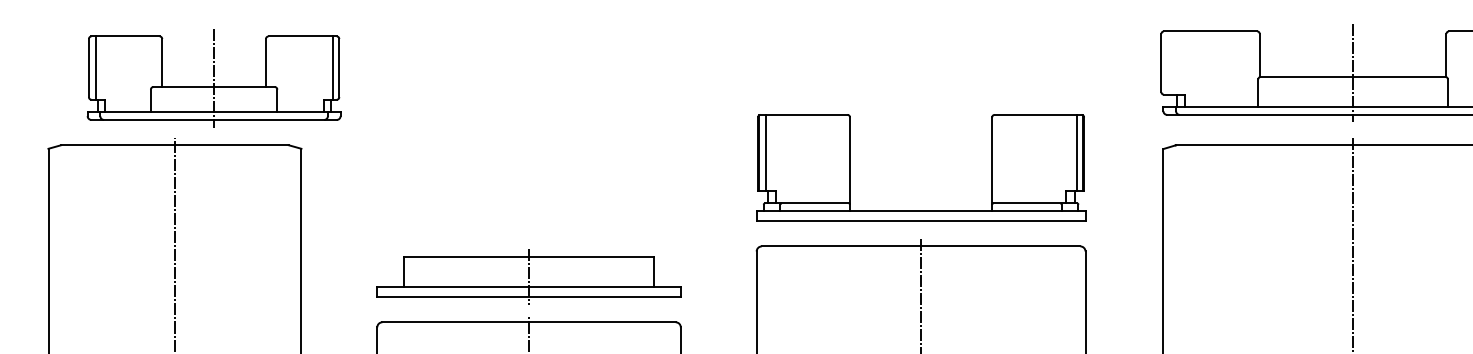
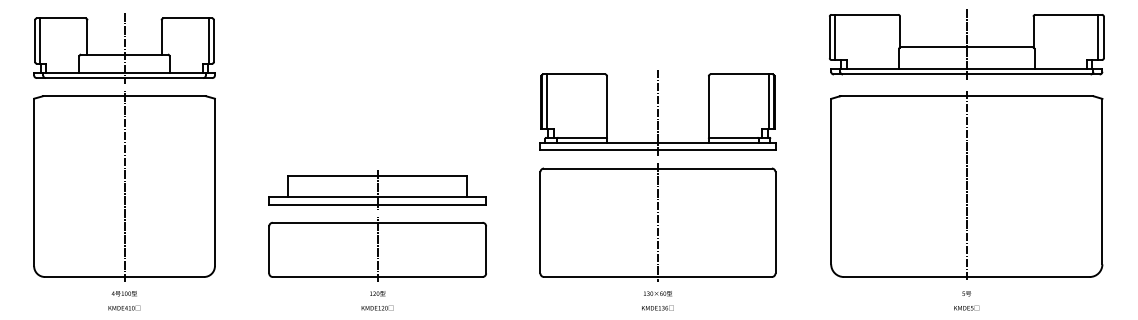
line: (1169, 63) -> (835, 37), added
part: (214, 78) -> (124, 48), moved
line: (920, 168) -> (657, 112), added

